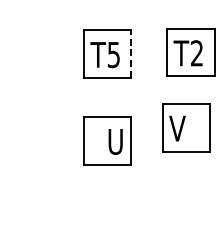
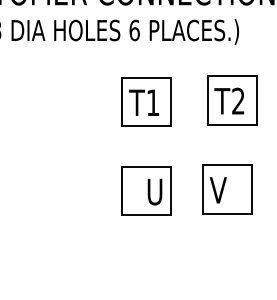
line: (131, 53) -> (171, 101), dashed -> solid
text: (114, 54) -> (153, 102), T5 -> T1
part: (186, 127) -> (227, 189), moved

